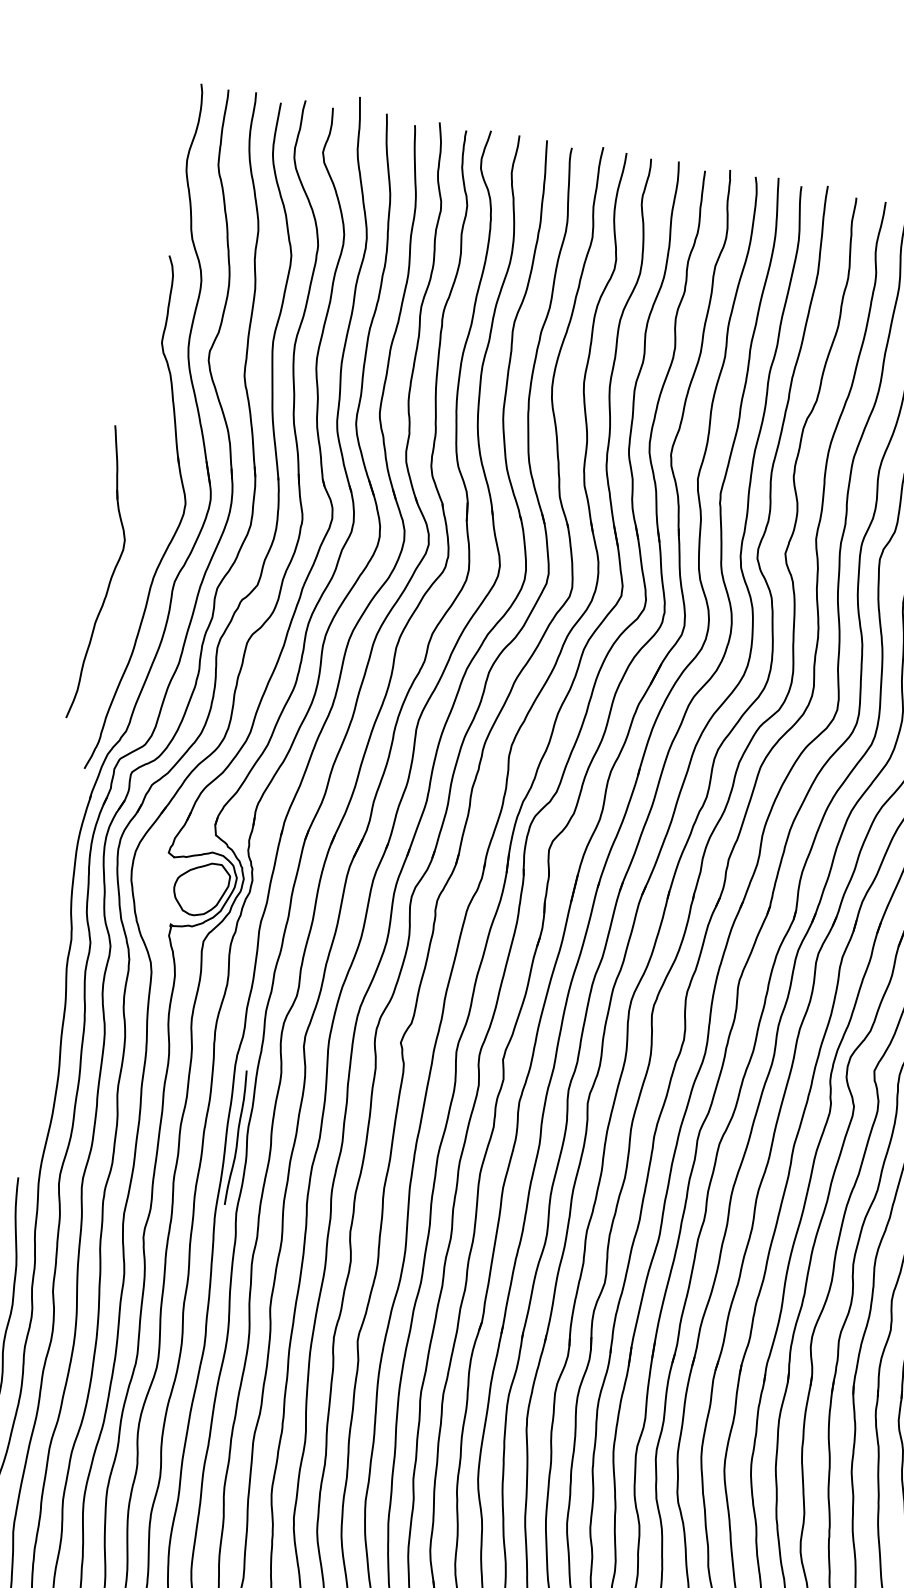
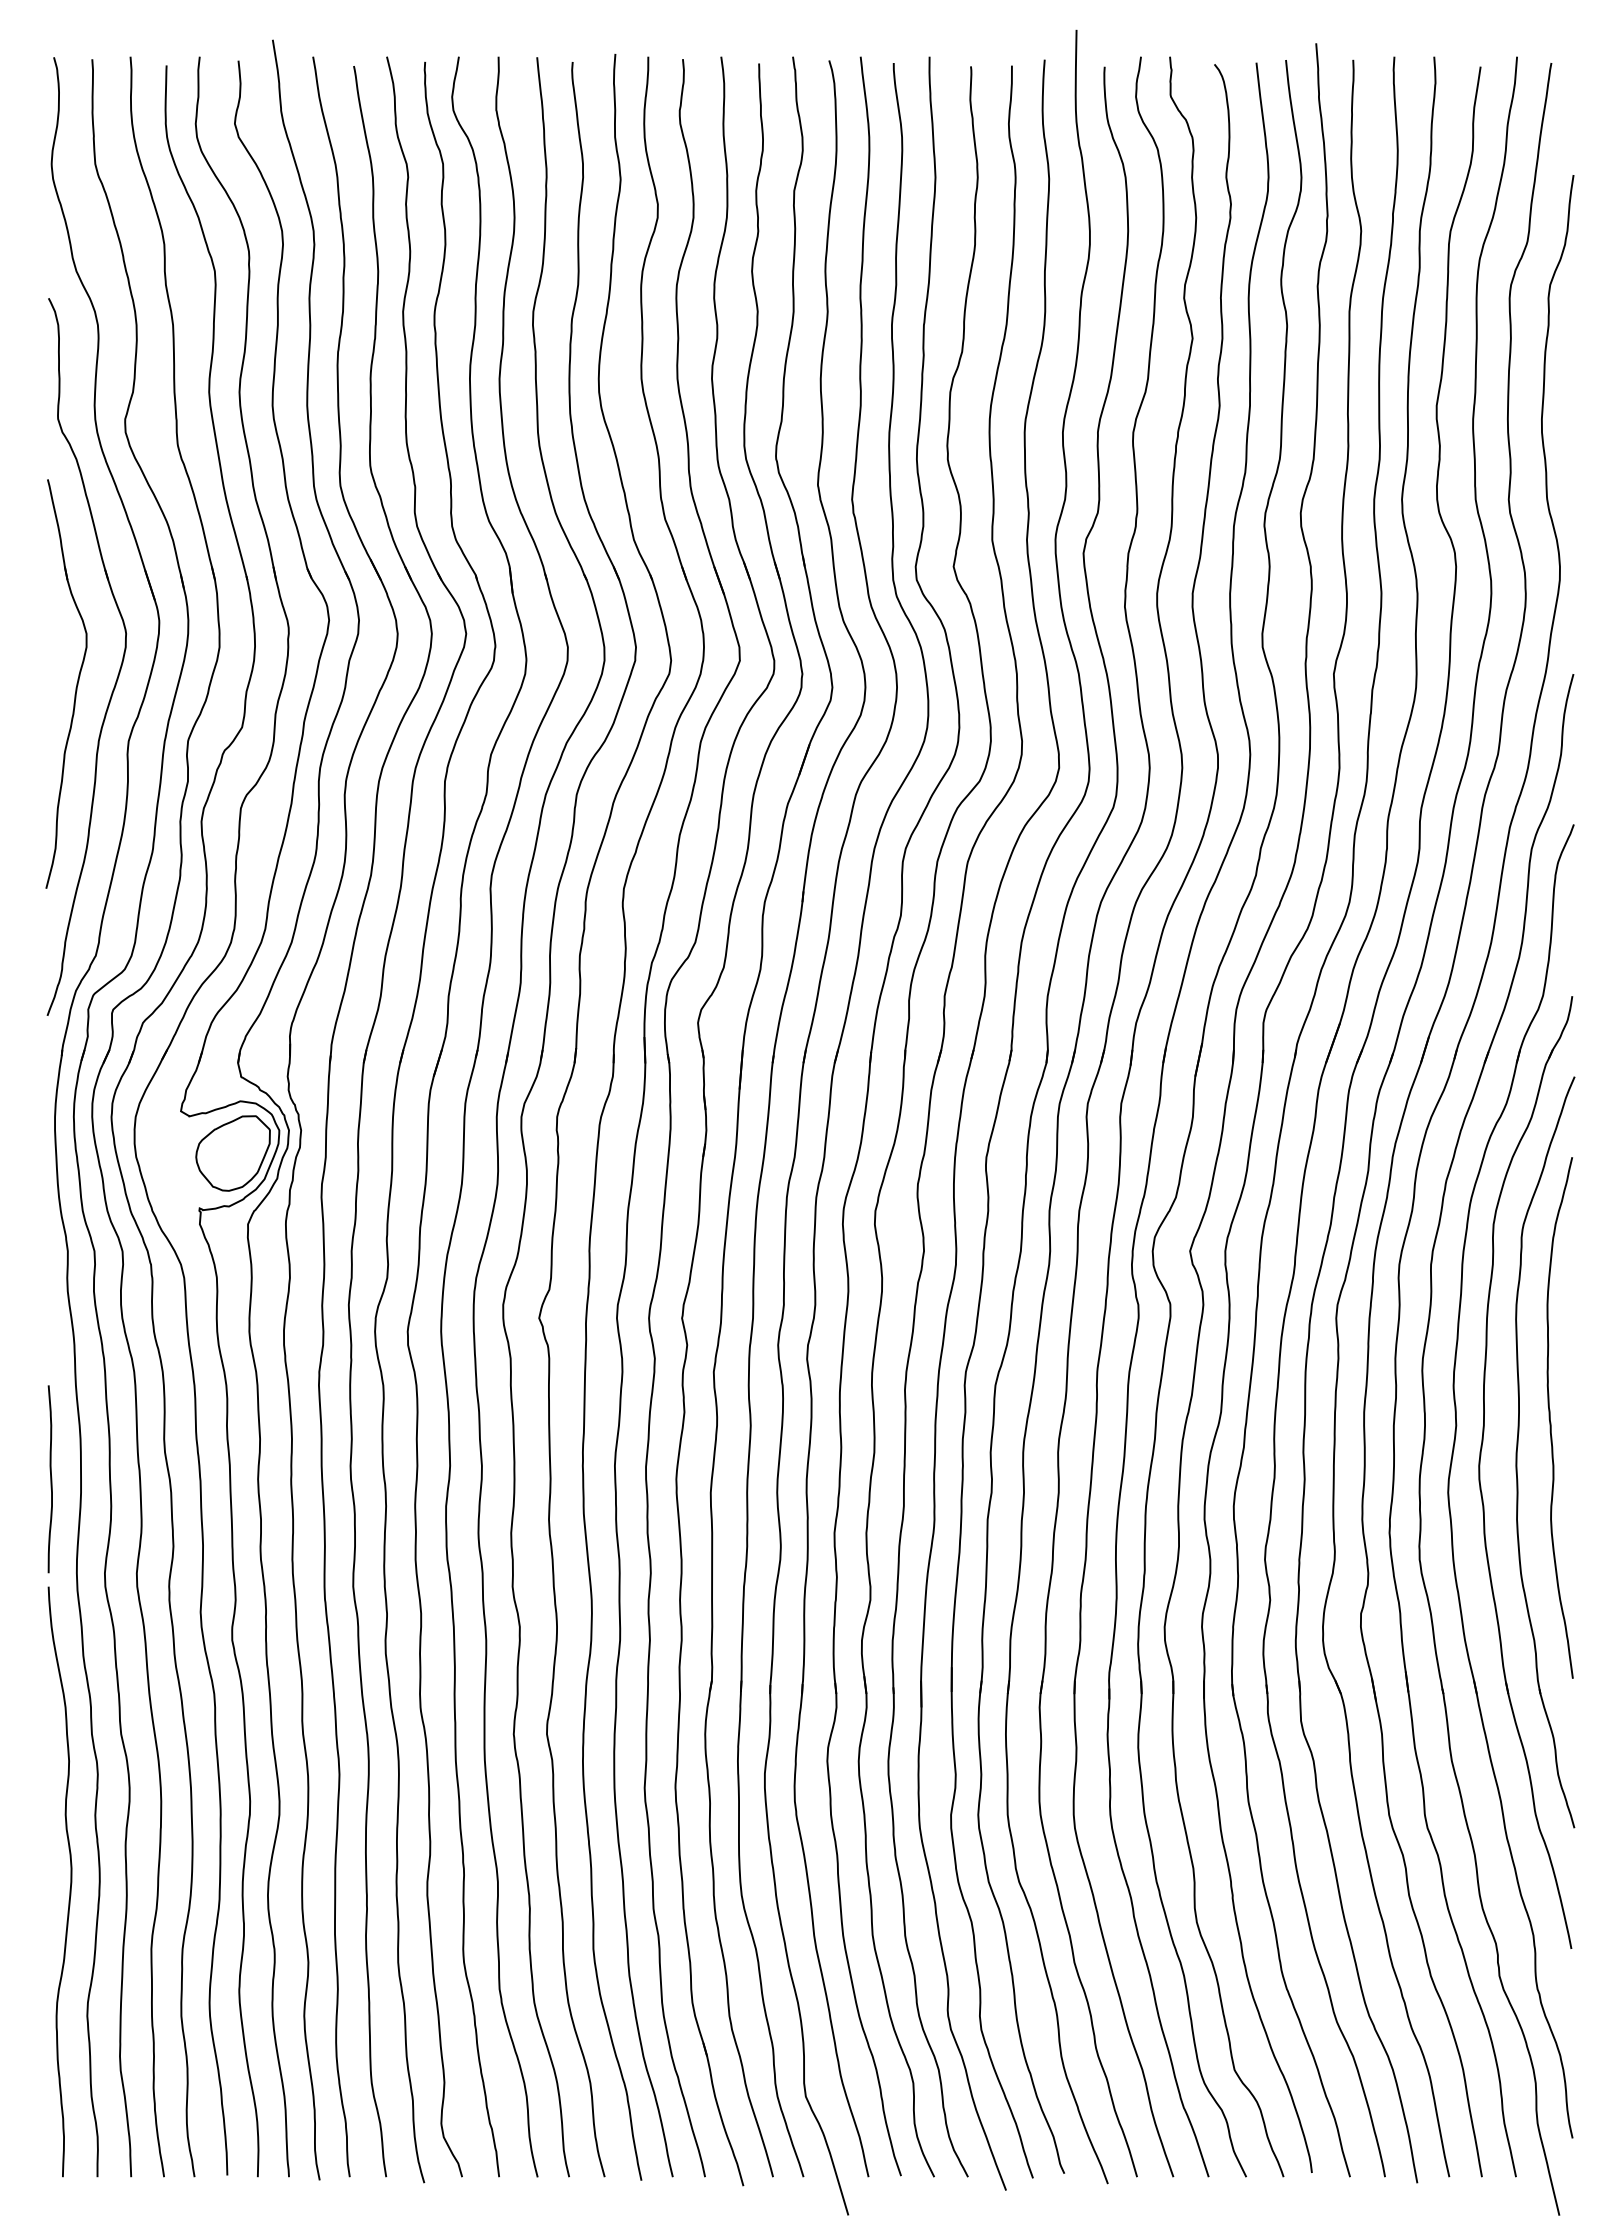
part: (110, 577) -> (75, 687), moved
curve: (237, 1138) -> (50, 1479), moved

